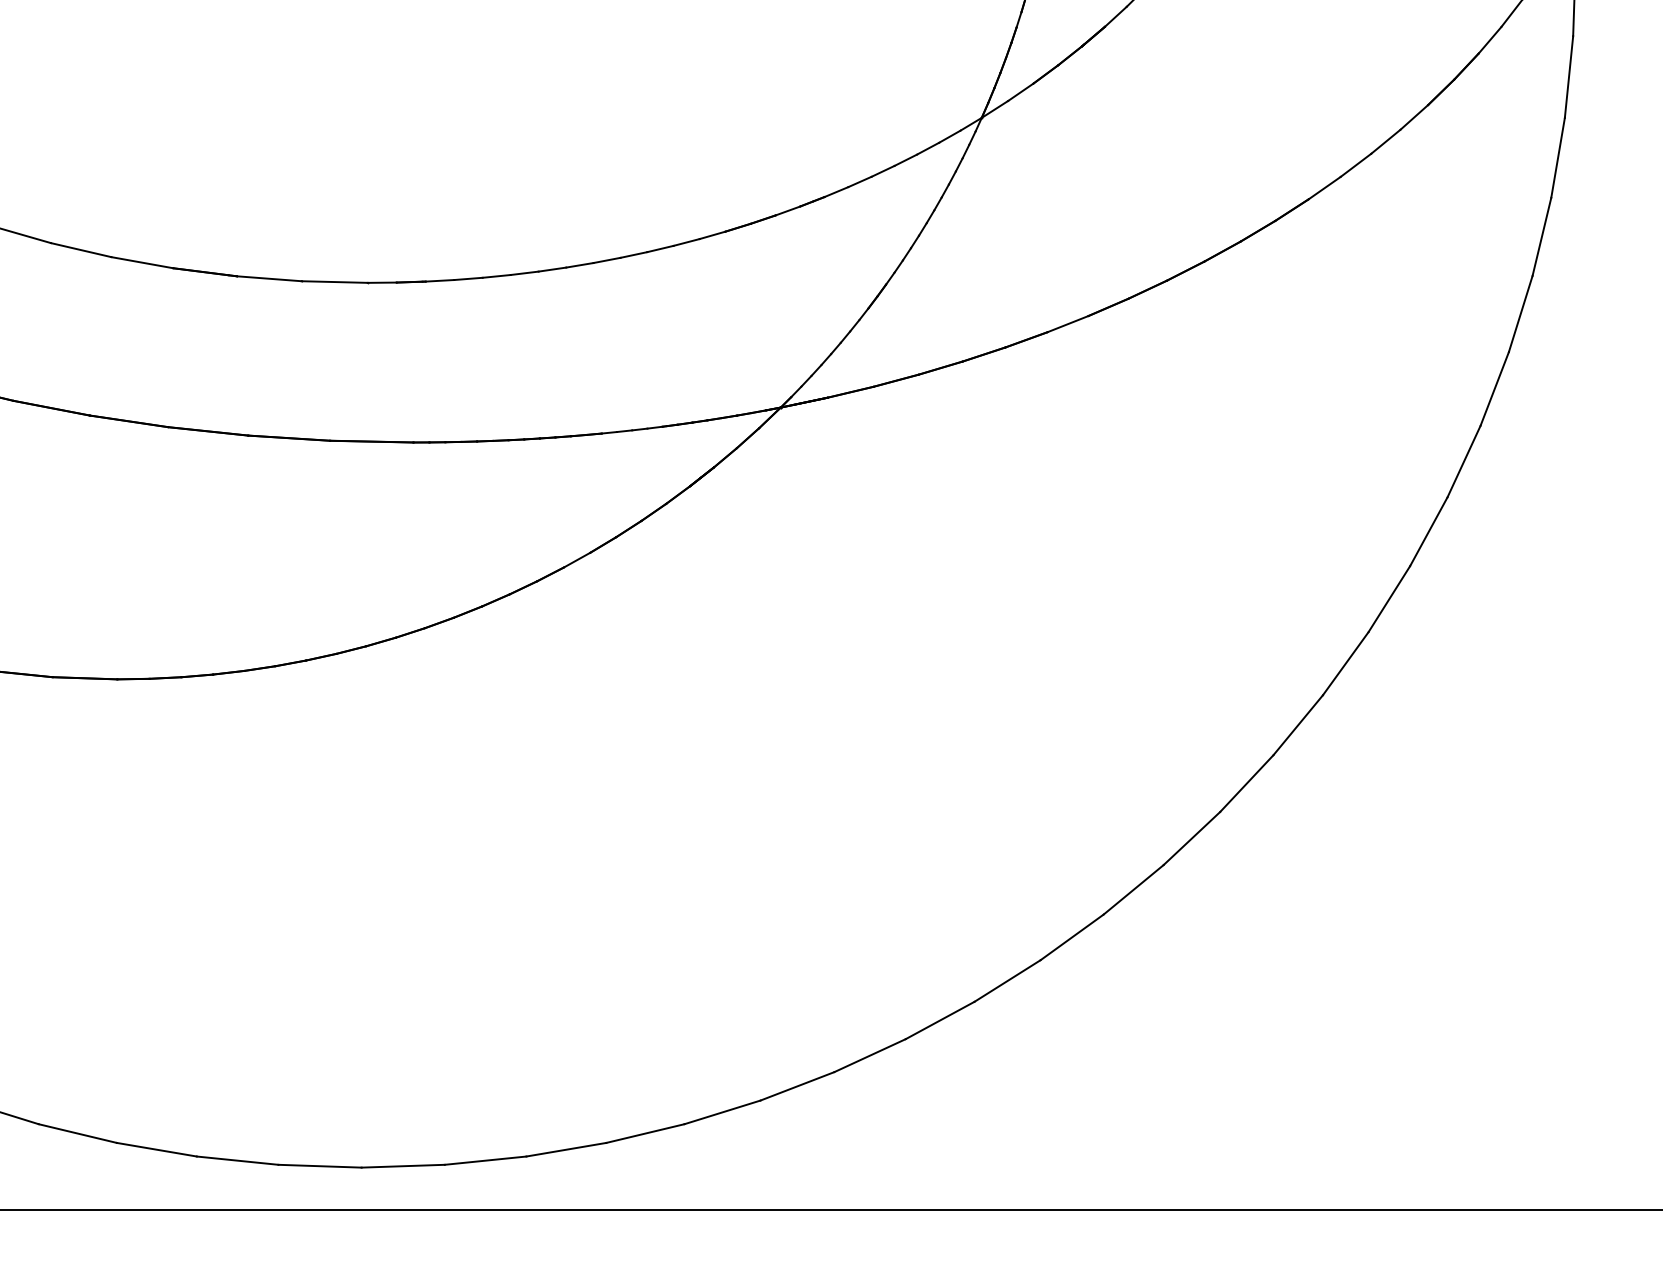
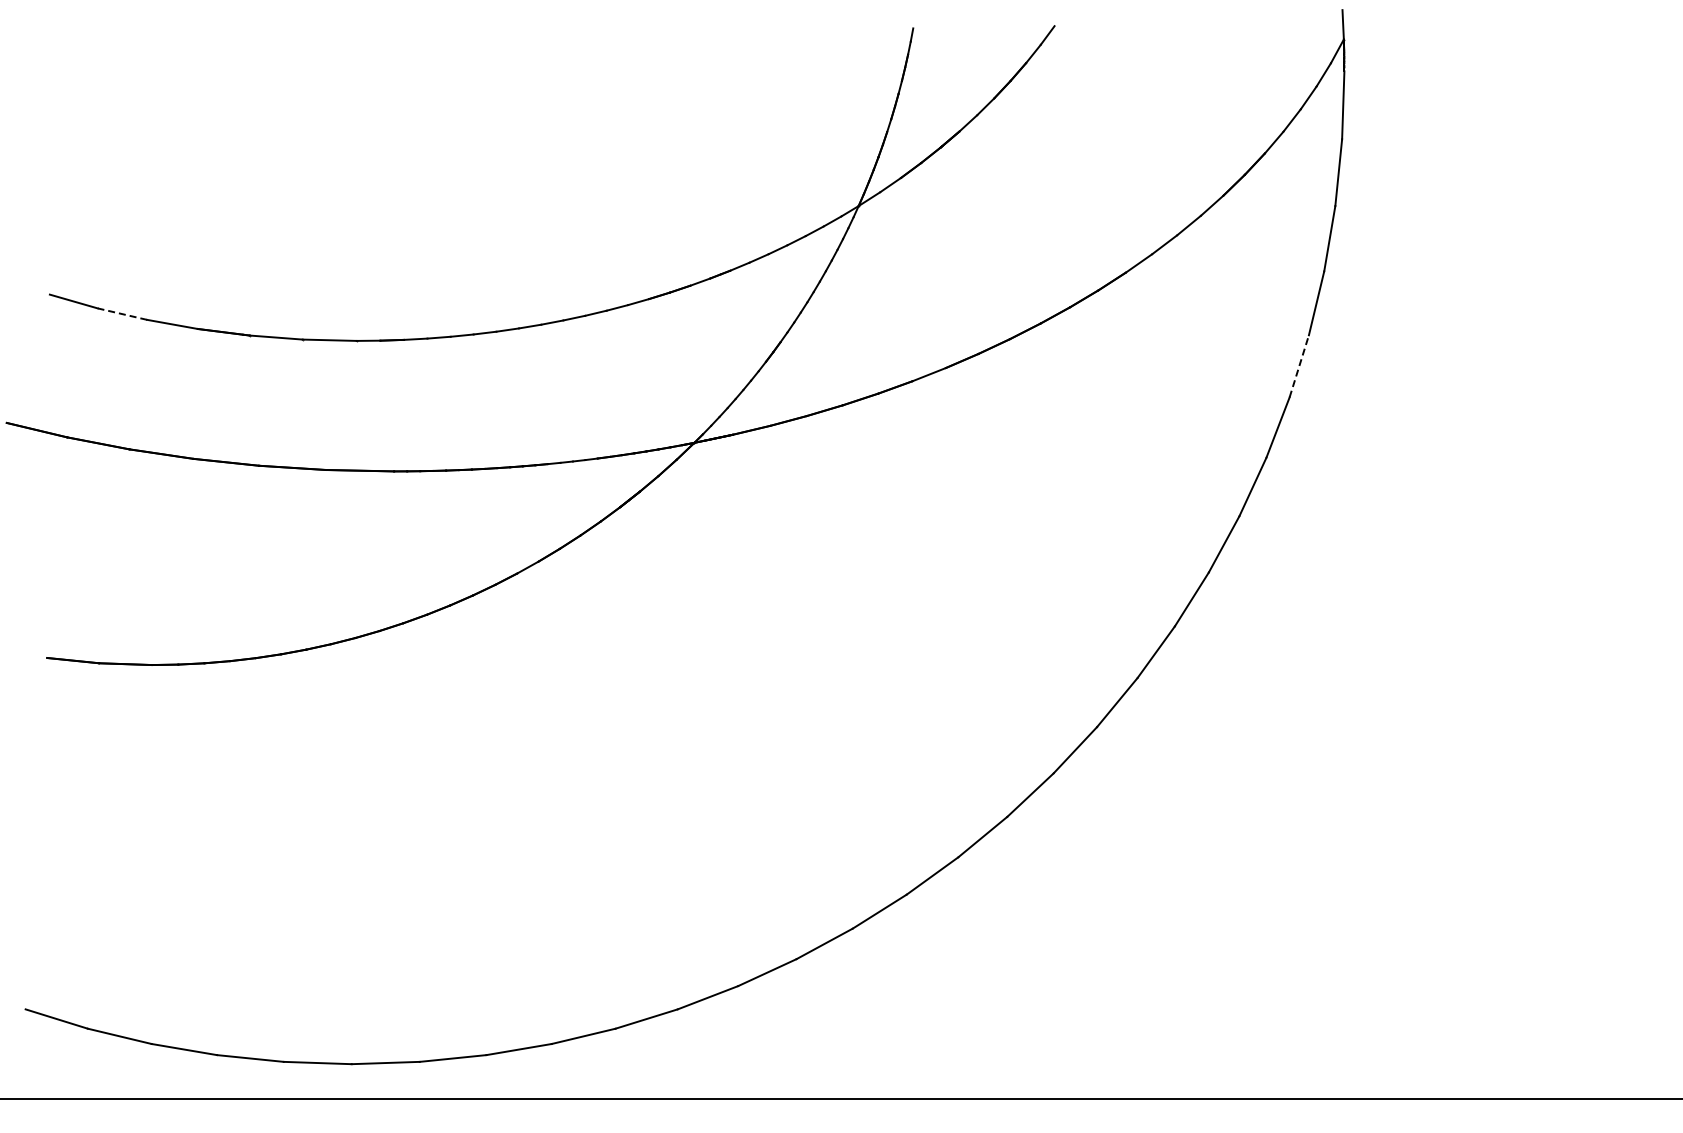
line: (81, 250) -> (122, 314), solid -> dashed
line: (1521, 314) -> (1299, 366), solid -> dashed

